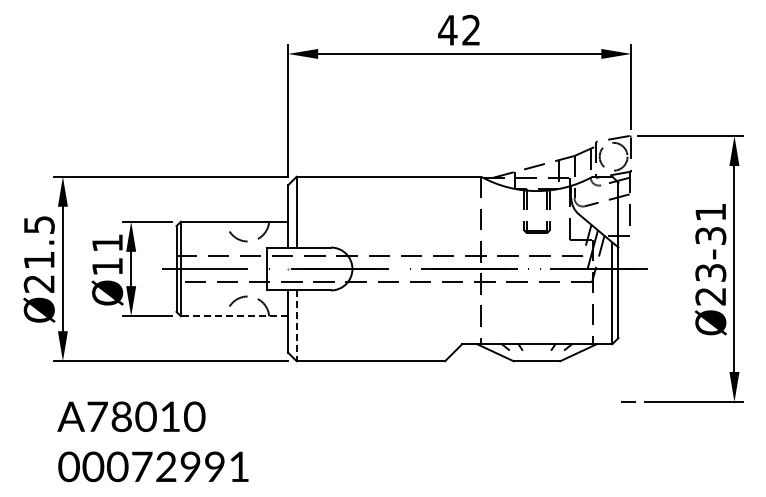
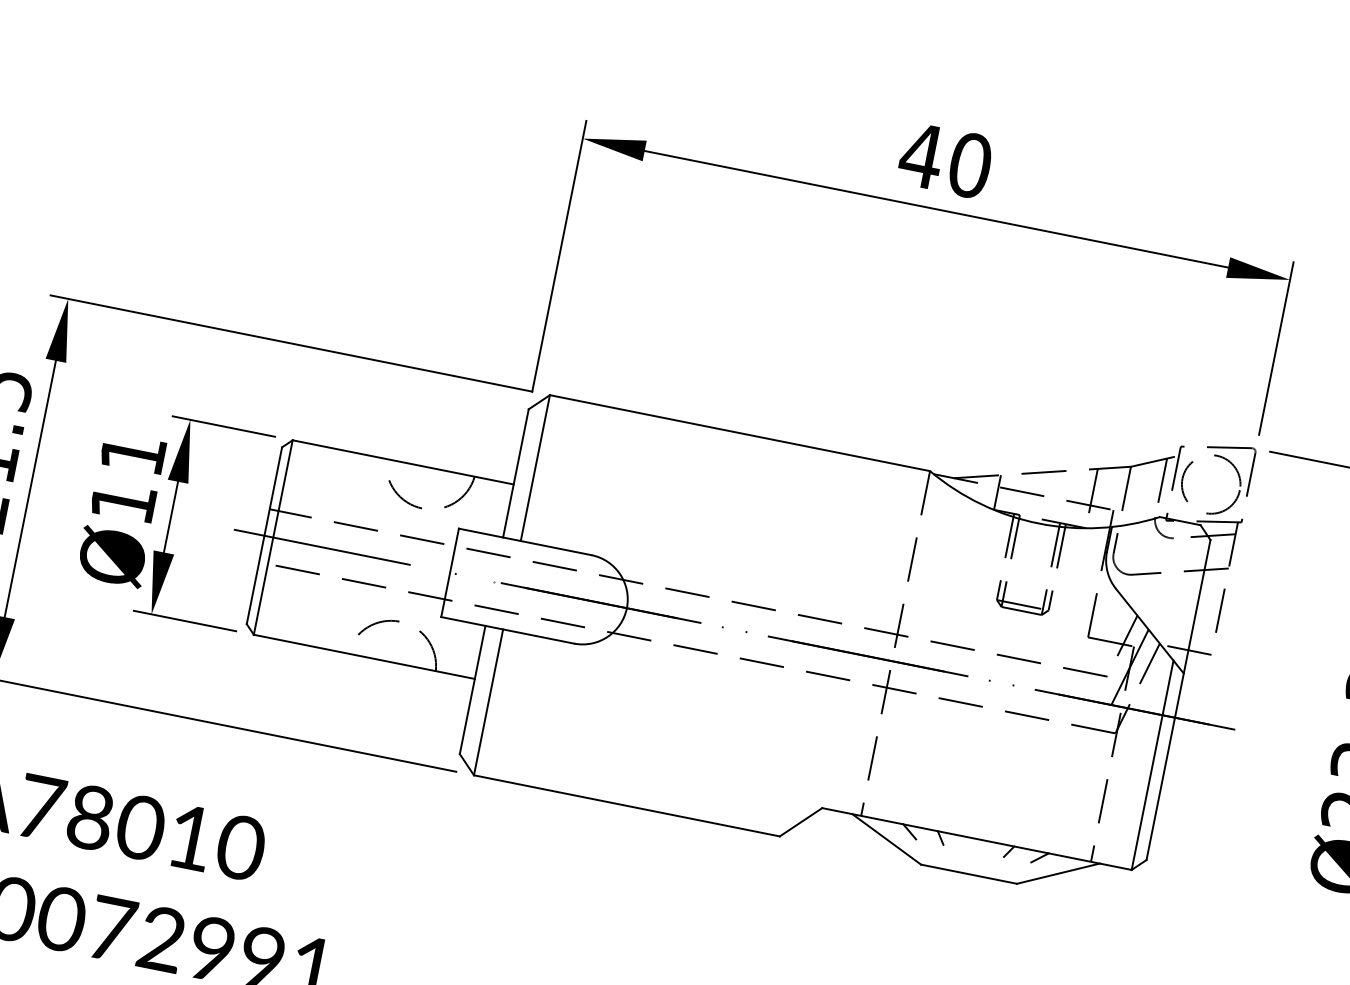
text: (471, 29) -> (970, 163), 42 -> 40
line: (234, 316) -> (364, 657), dashed -> solid
line: (296, 326) -> (487, 703), dashed -> solid

